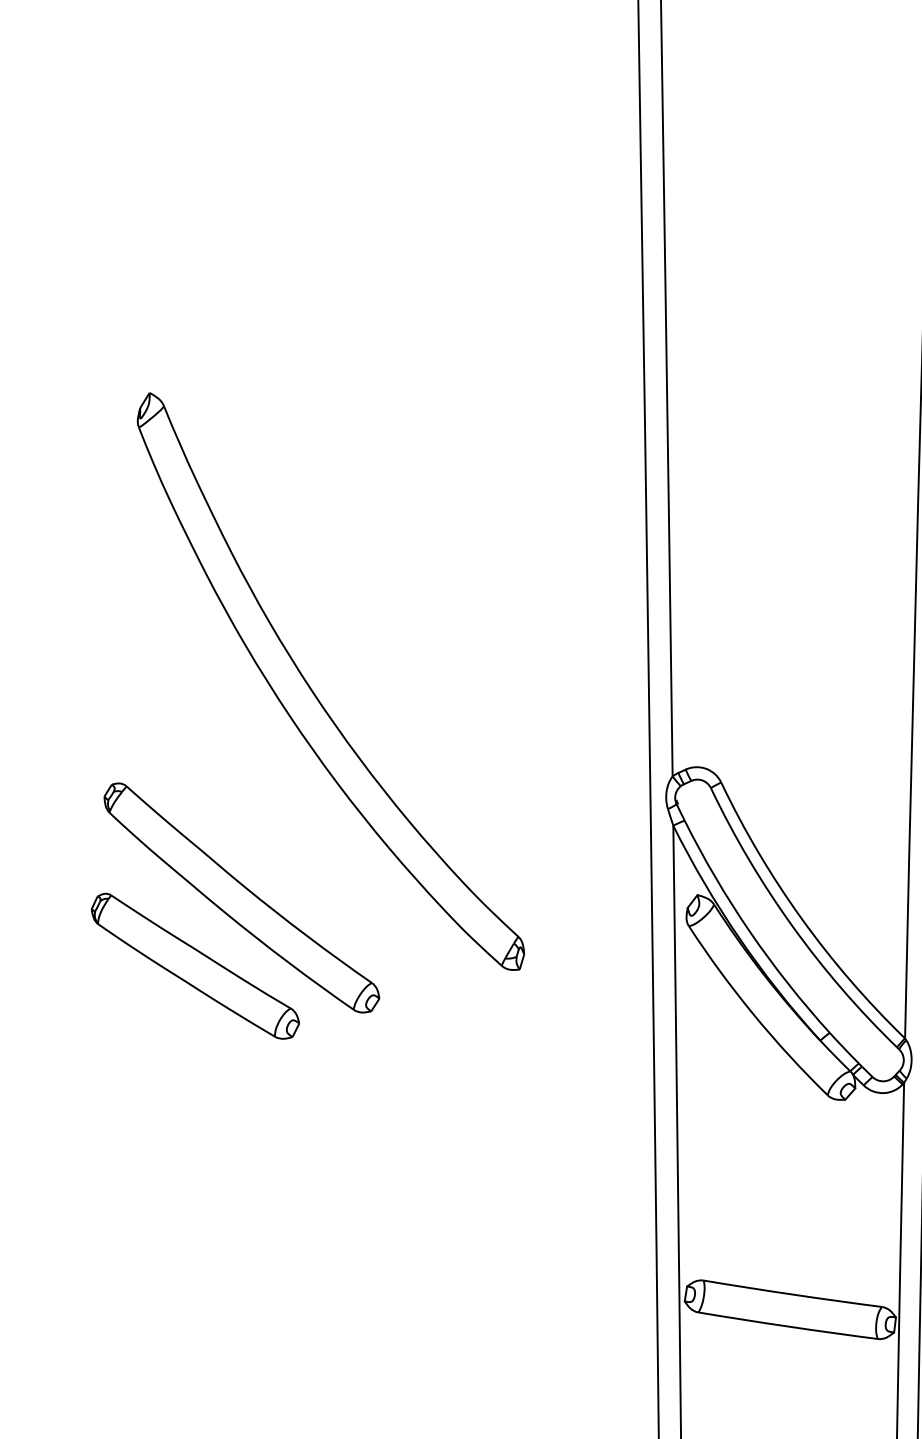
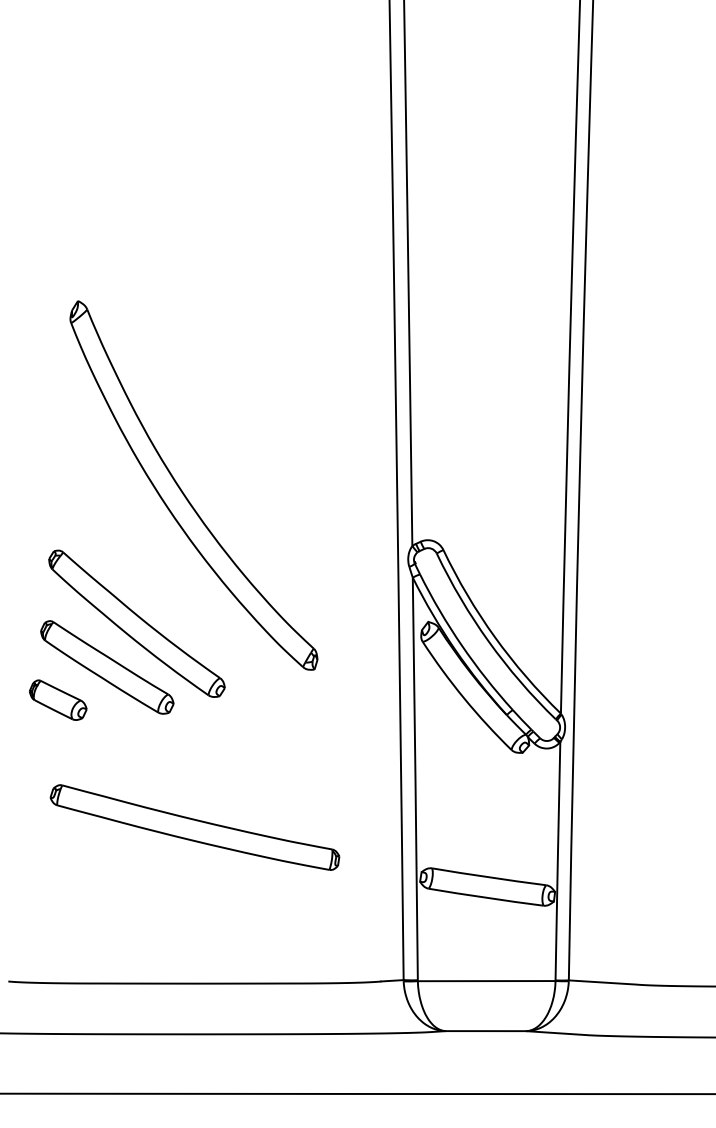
part: (119, 1016) -> (58, 699), added
part: (331, 1216) -> (194, 827), added

